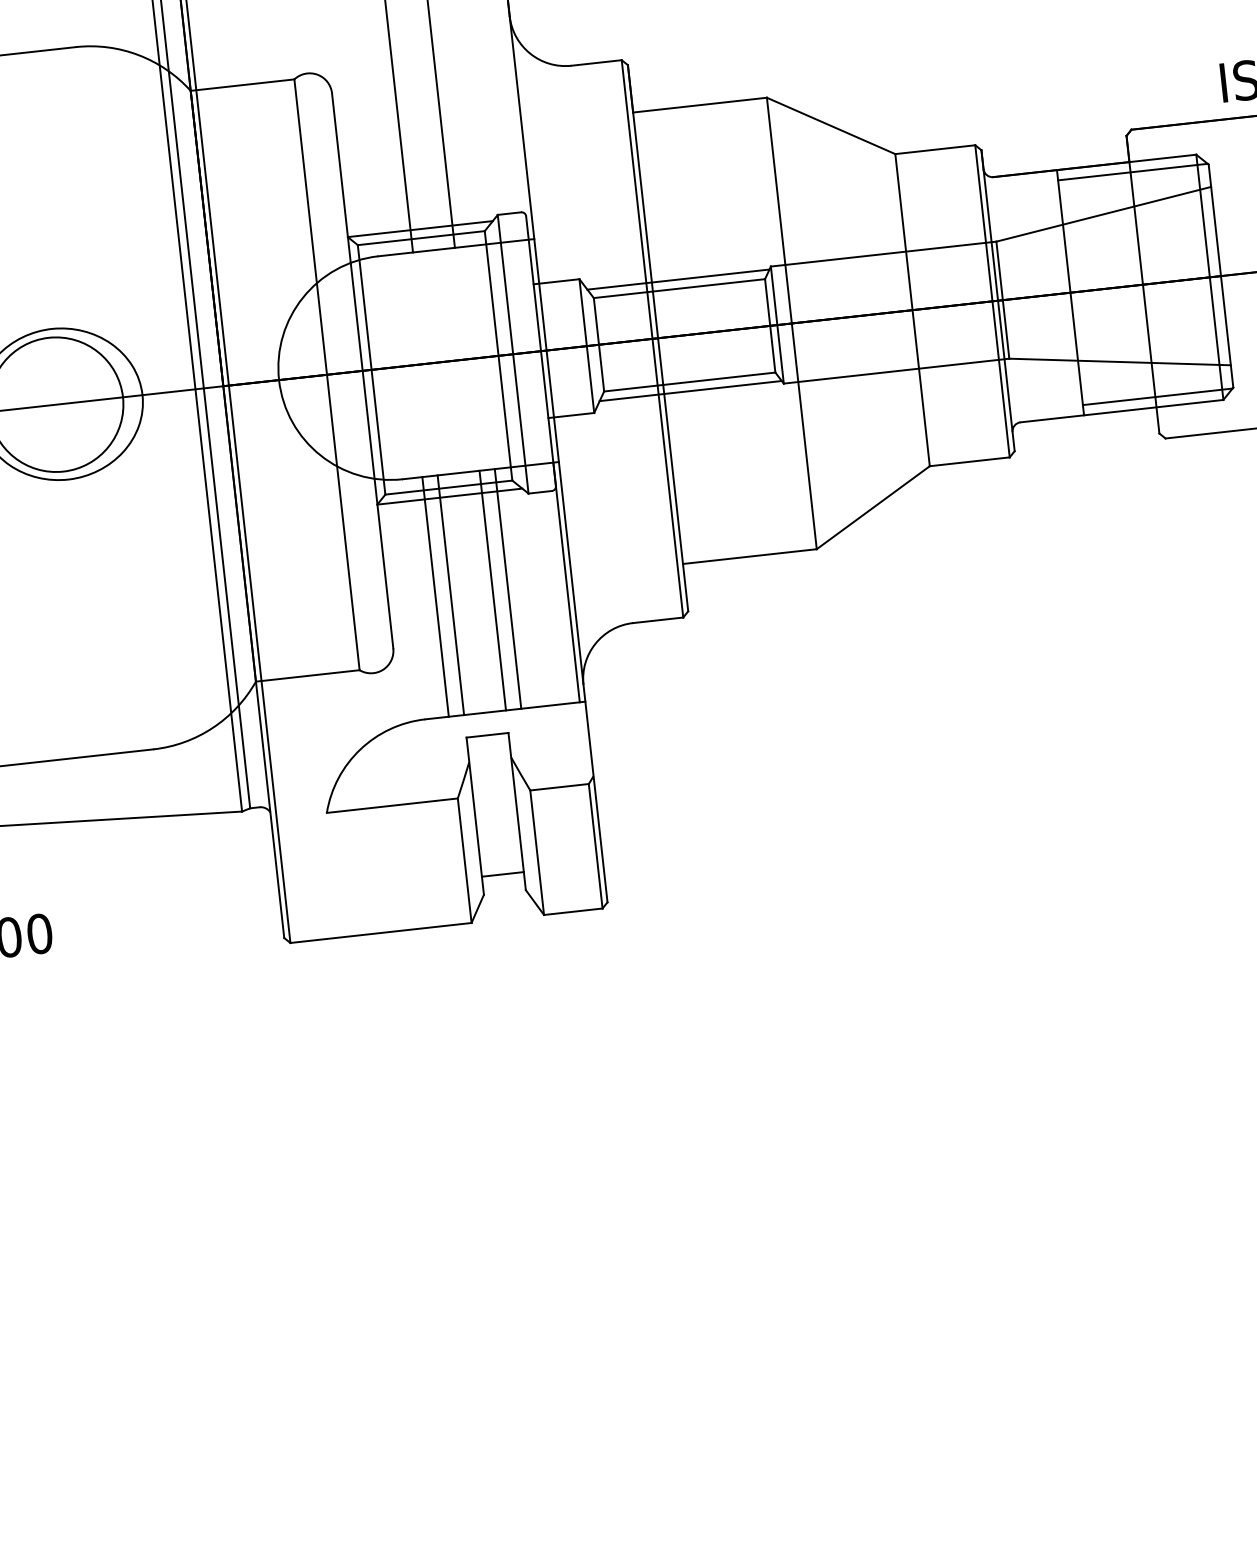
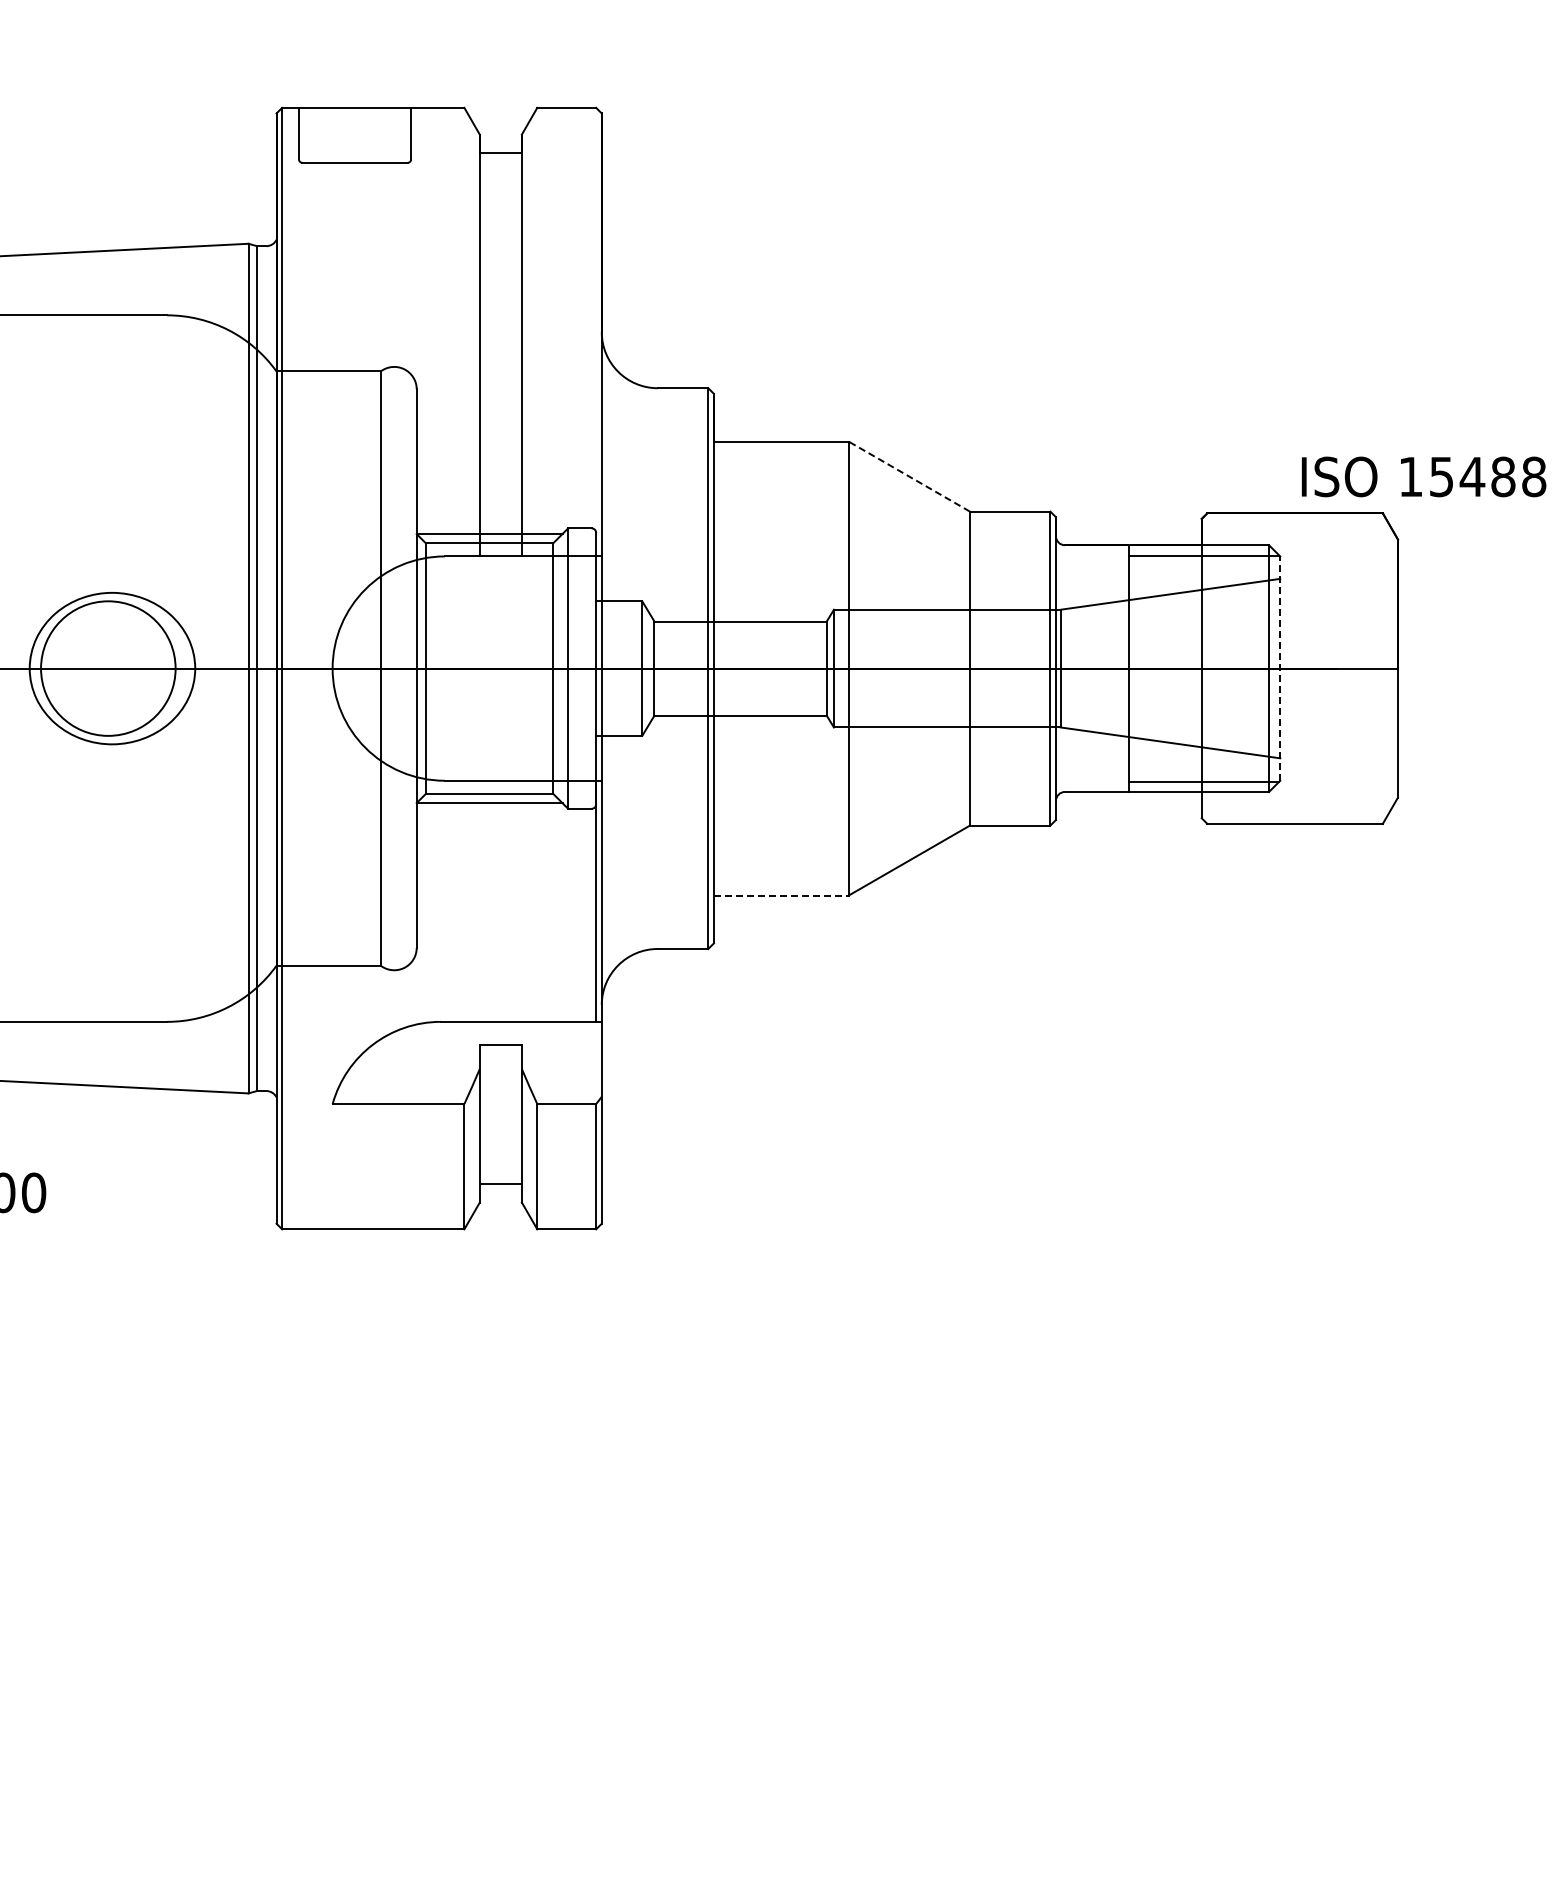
line: (830, 125) -> (908, 476), solid -> dashed
line: (1221, 275) -> (1280, 668), solid -> dashed
line: (678, 279) -> (740, 612), removed
line: (690, 390) -> (740, 724), removed
line: (750, 556) -> (781, 895), solid -> dashed
line: (508, 588) -> (537, 900), removed
line: (492, 589) -> (521, 900), removed
line: (450, 594) -> (479, 900), removed
line: (435, 596) -> (464, 900), removed

